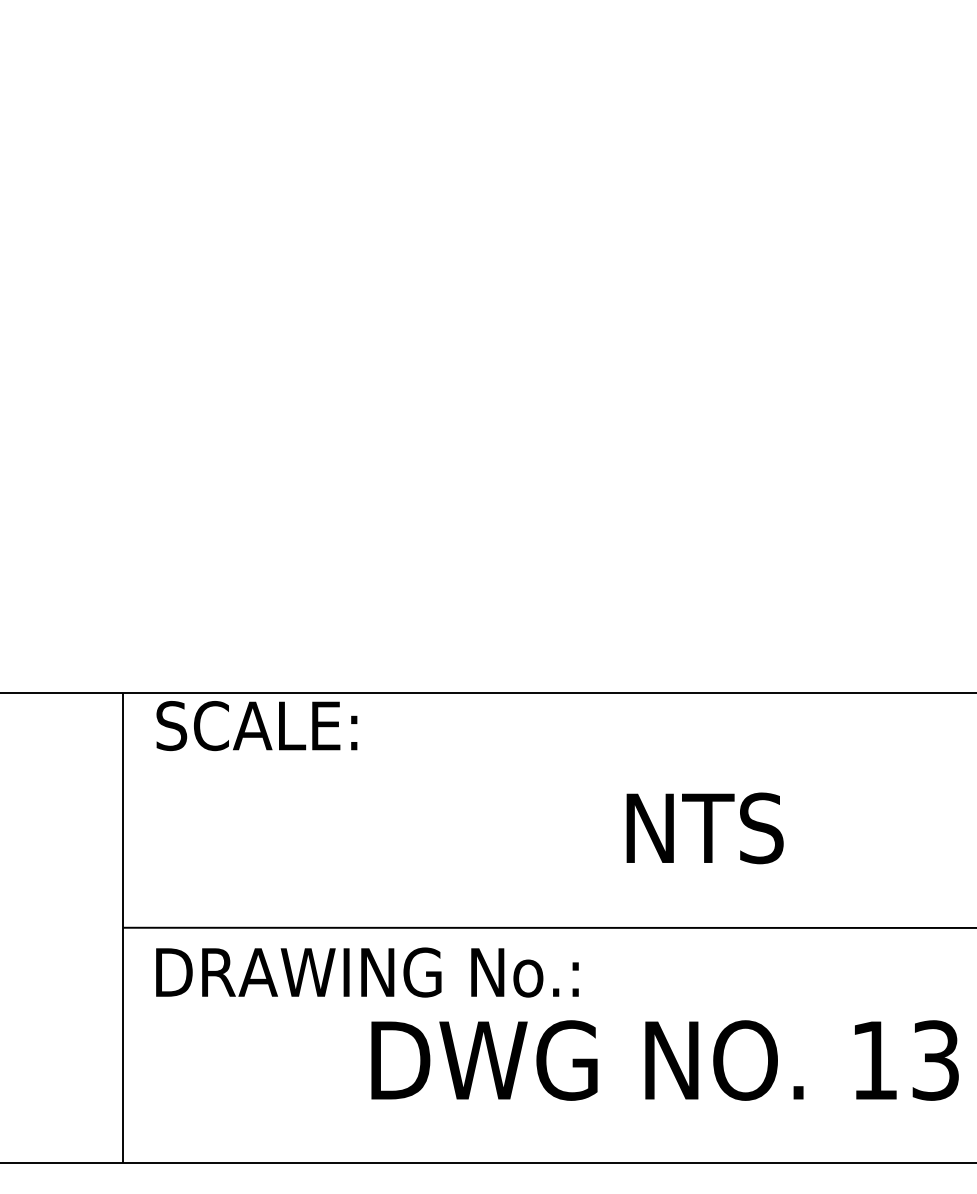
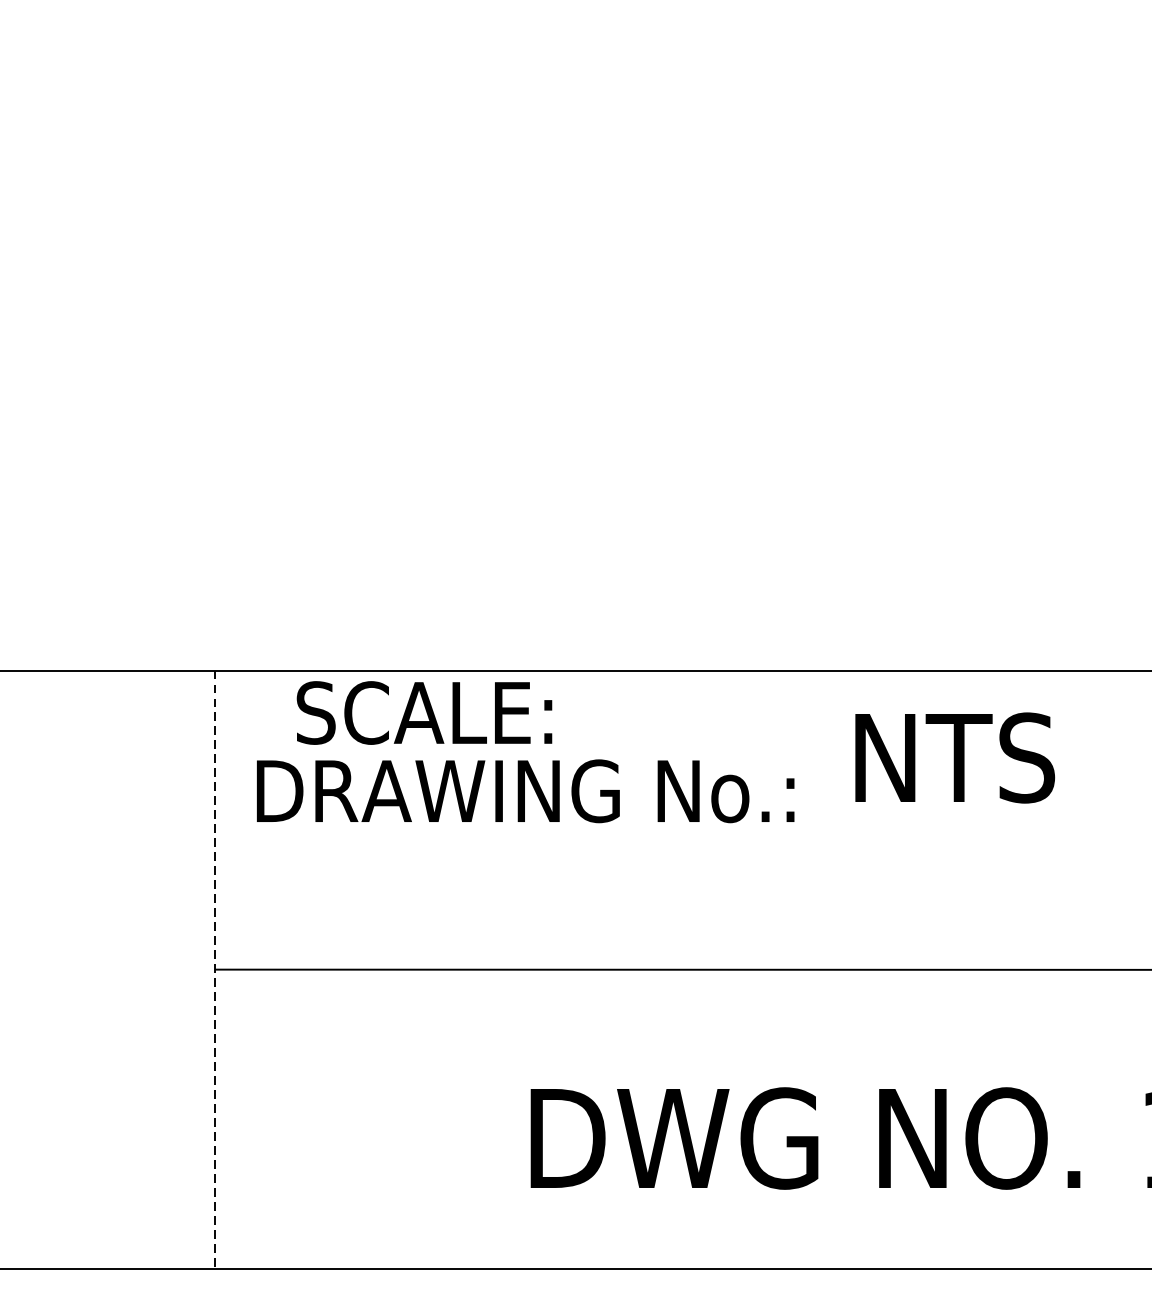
text: (256, 726) -> (423, 713), moved
text: (704, 828) -> (954, 758), moved
line: (123, 928) -> (215, 970), solid -> dashed
text: (367, 972) -> (525, 791), moved

